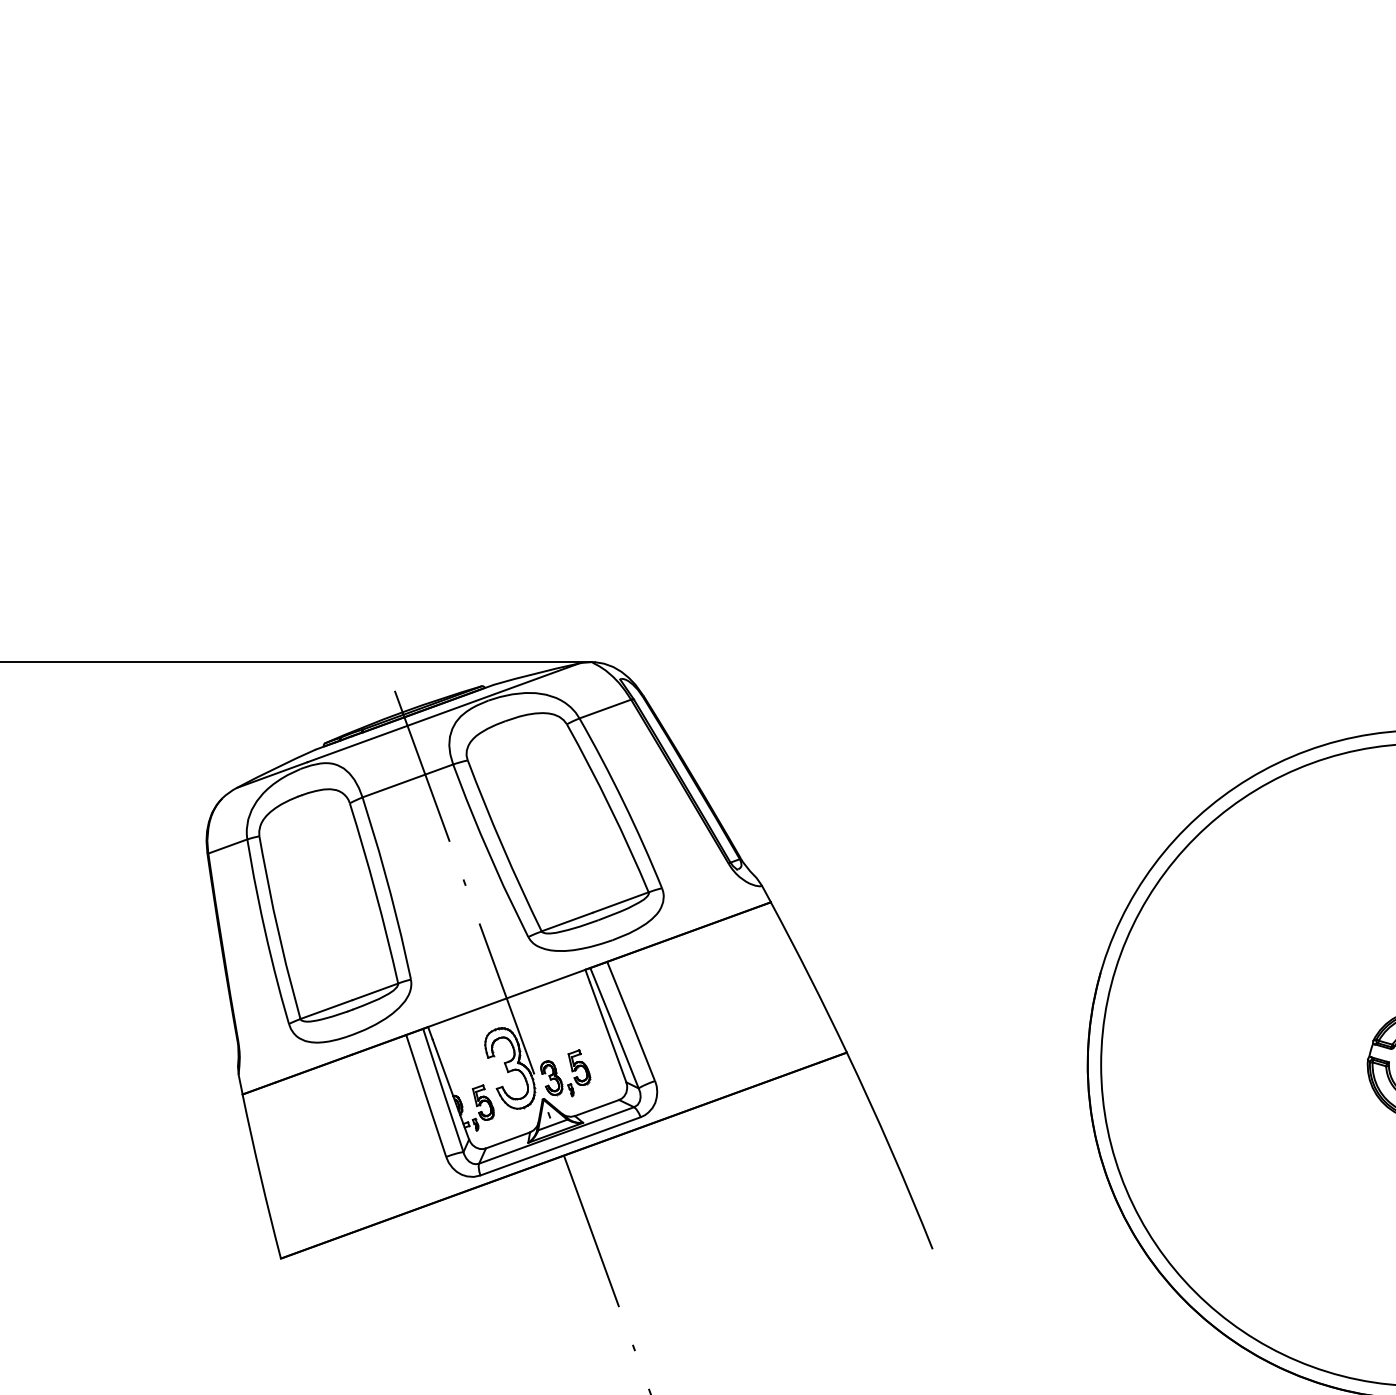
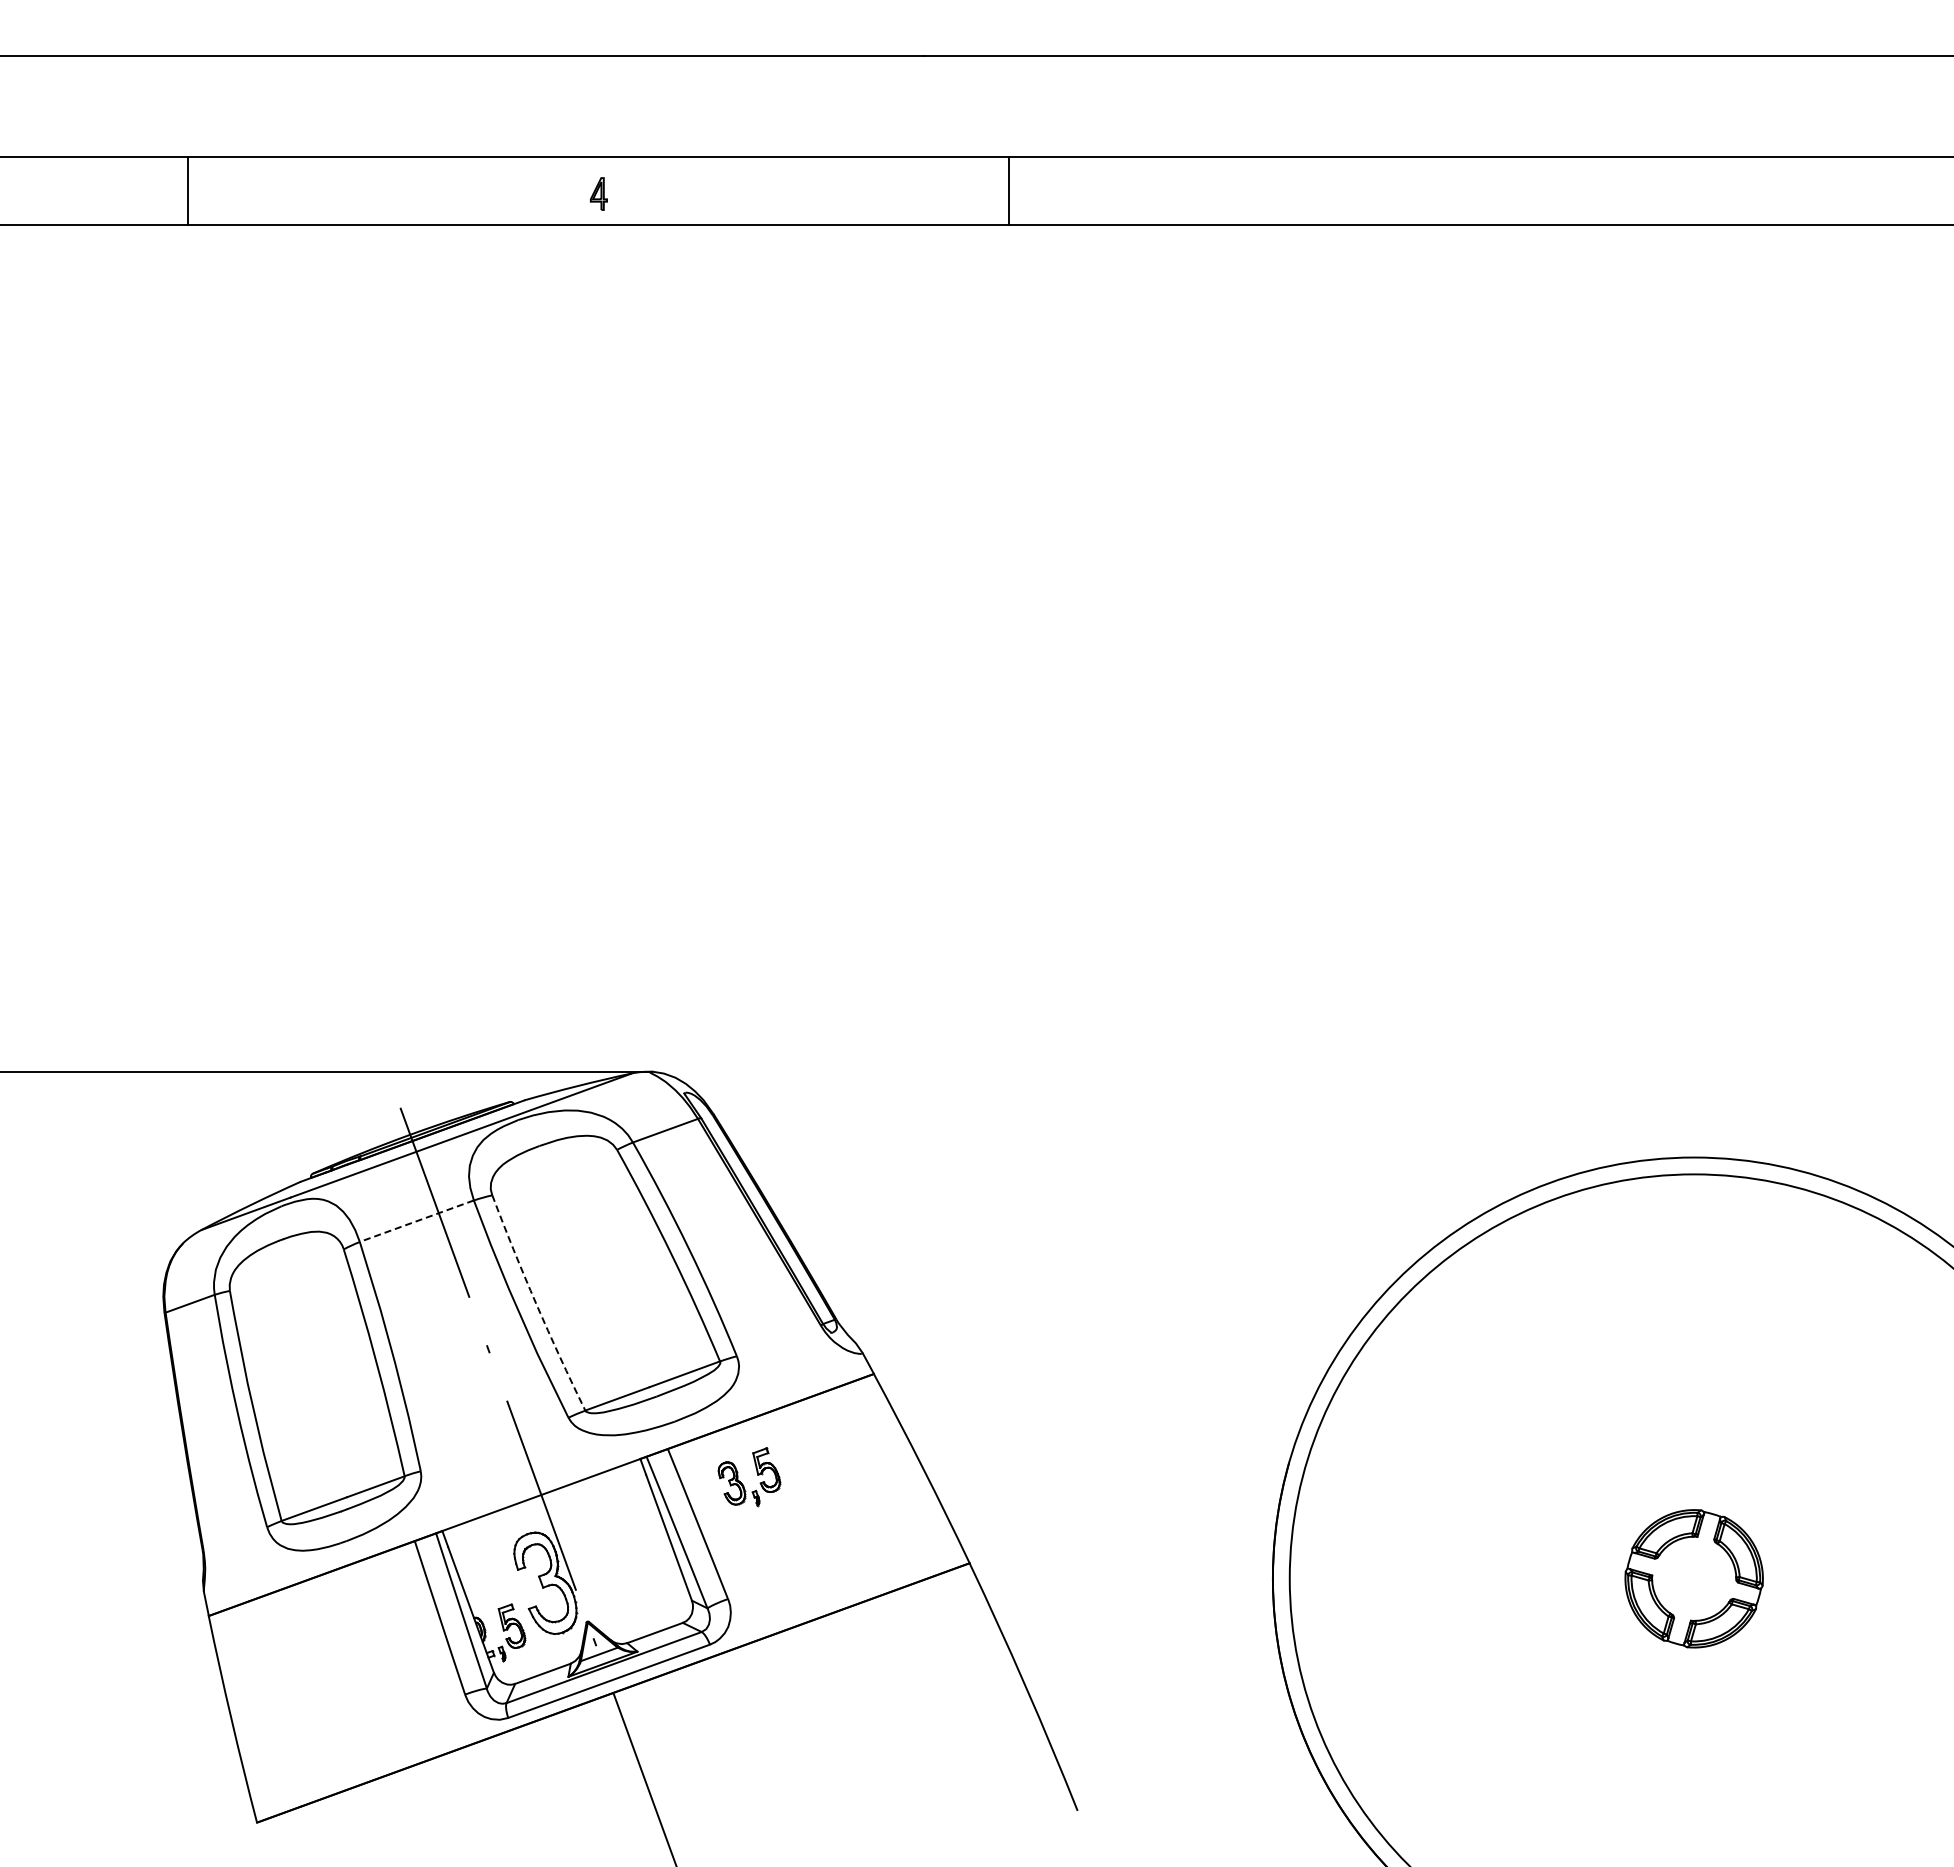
line: (407, 781) -> (416, 1221), solid -> dashed
arc: (502, 846) -> (536, 1303), solid -> dashed
part: (571, 1071) -> (757, 1475), moved

